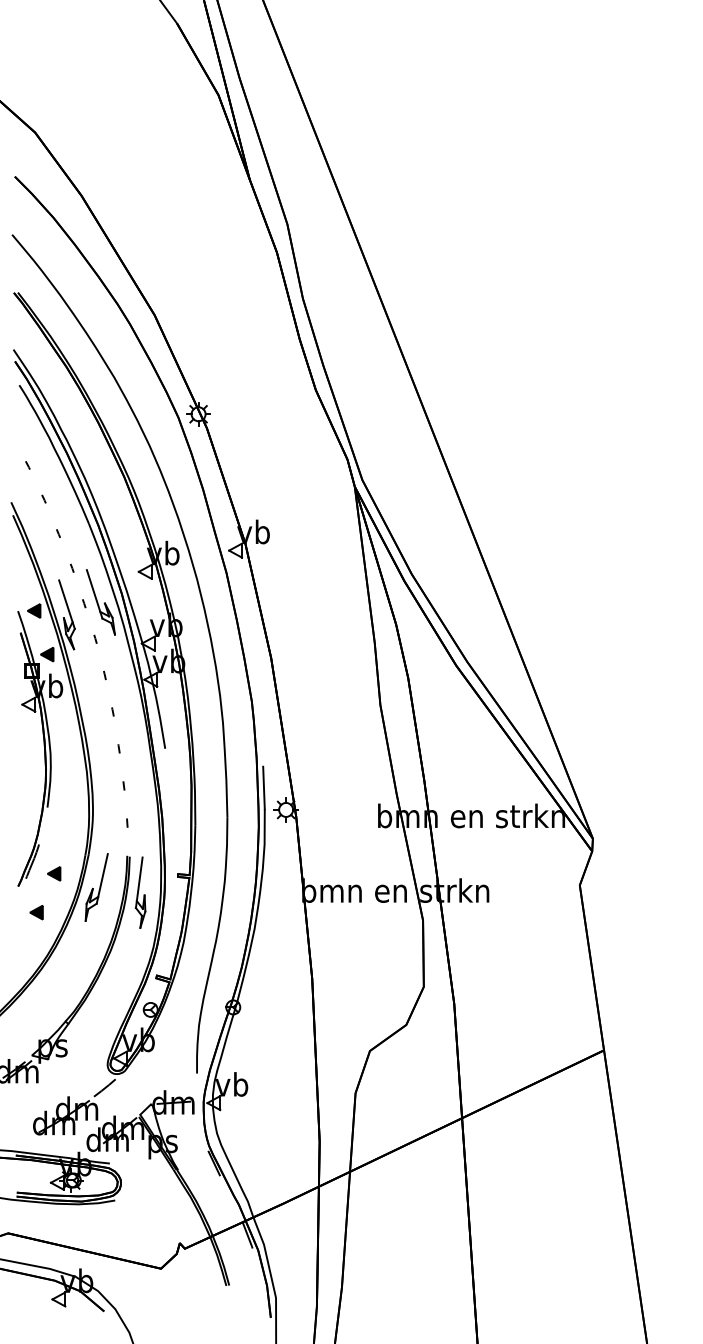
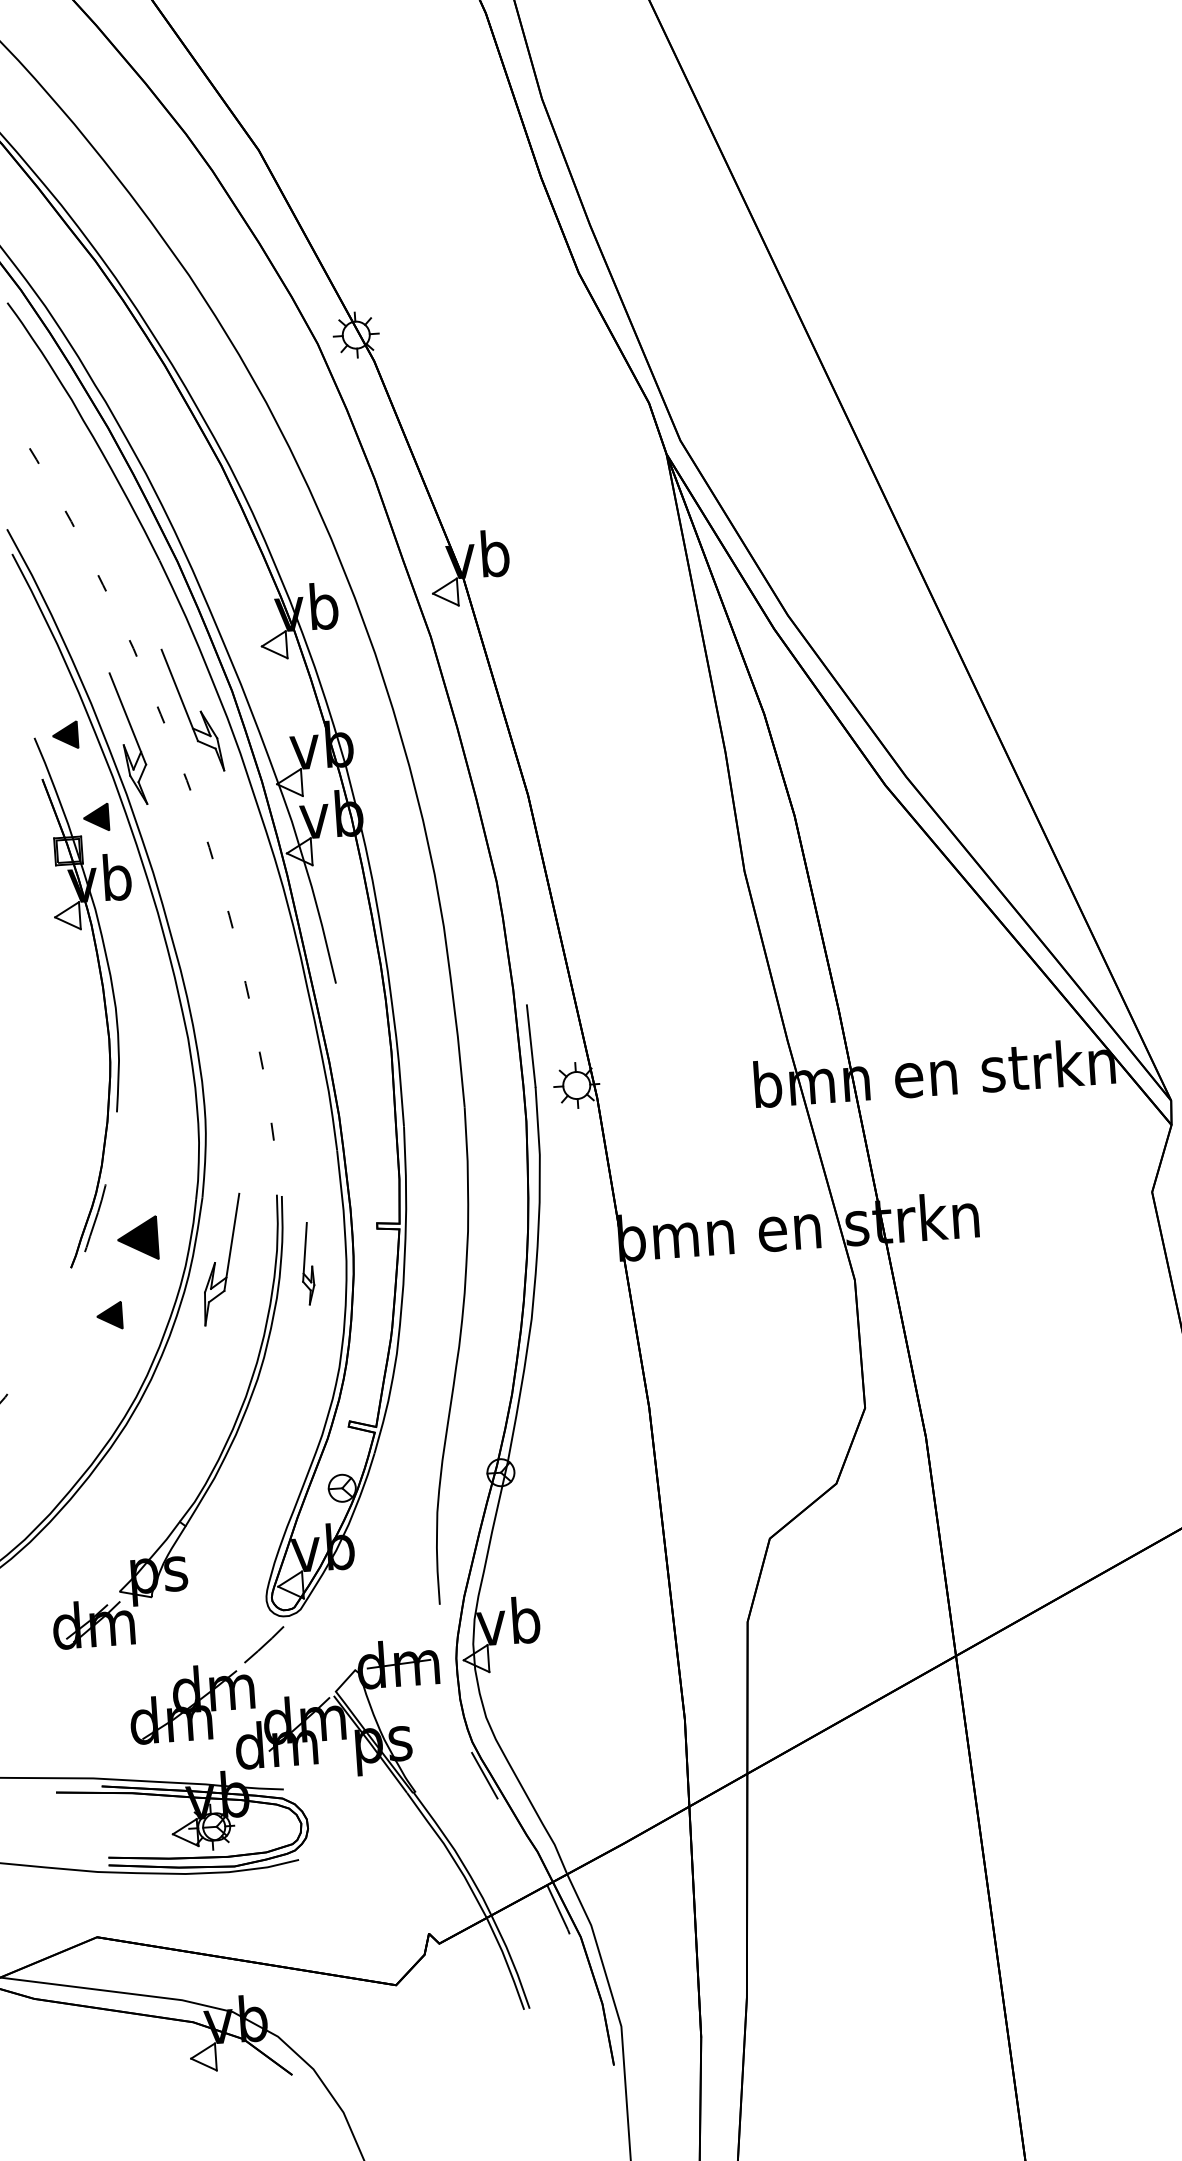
part: (54, 873) -> (139, 1238), size x1.6
part: (140, 892) -> (307, 1263), size x0.6

